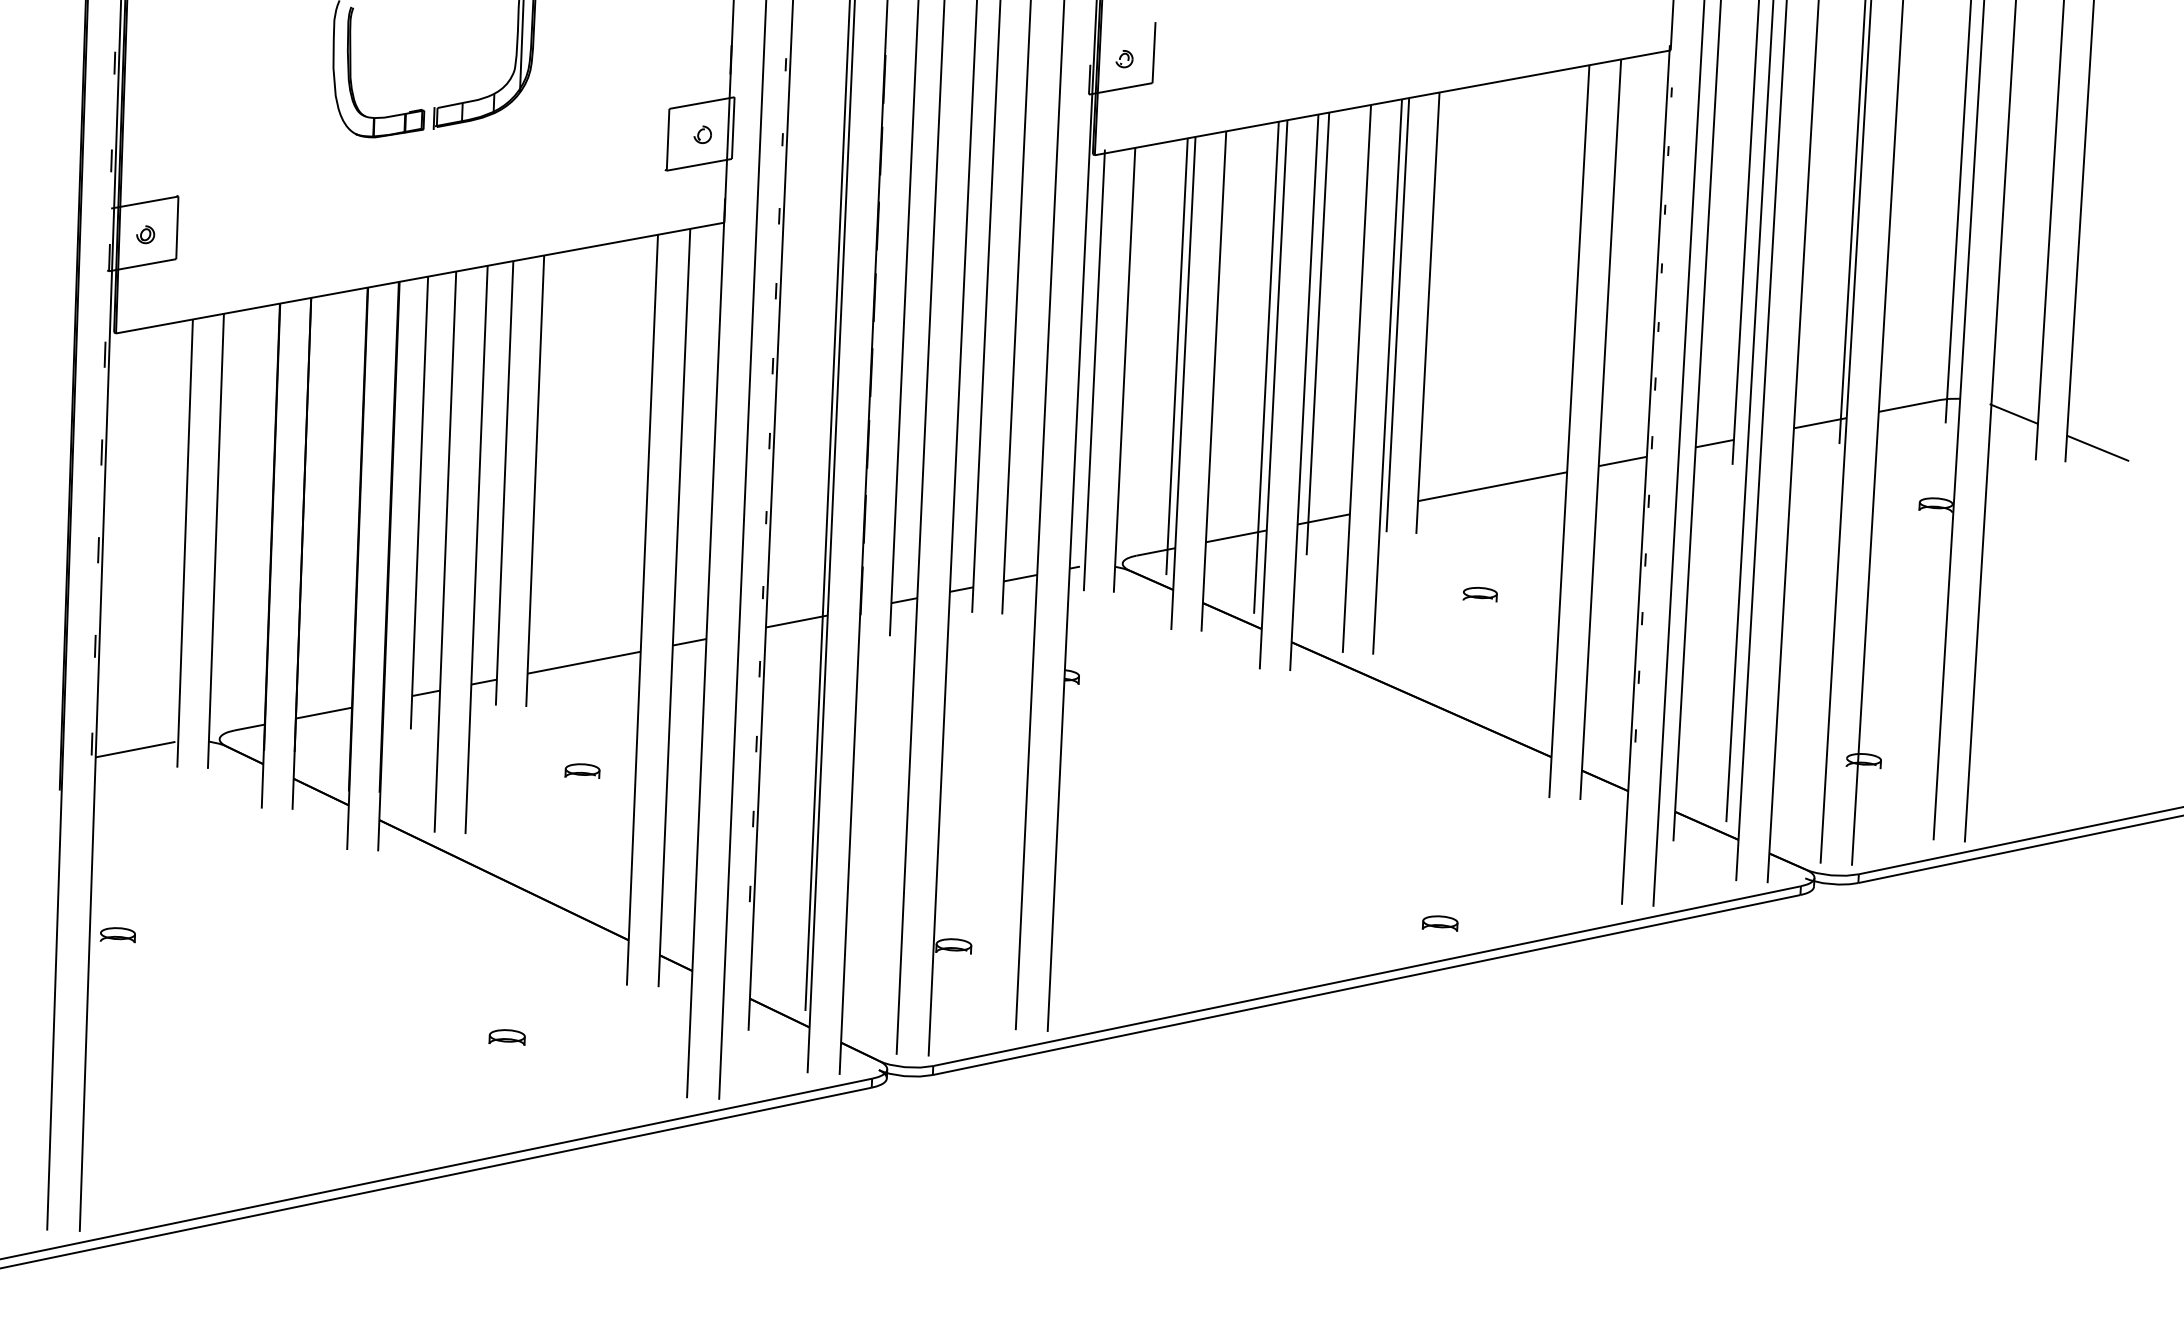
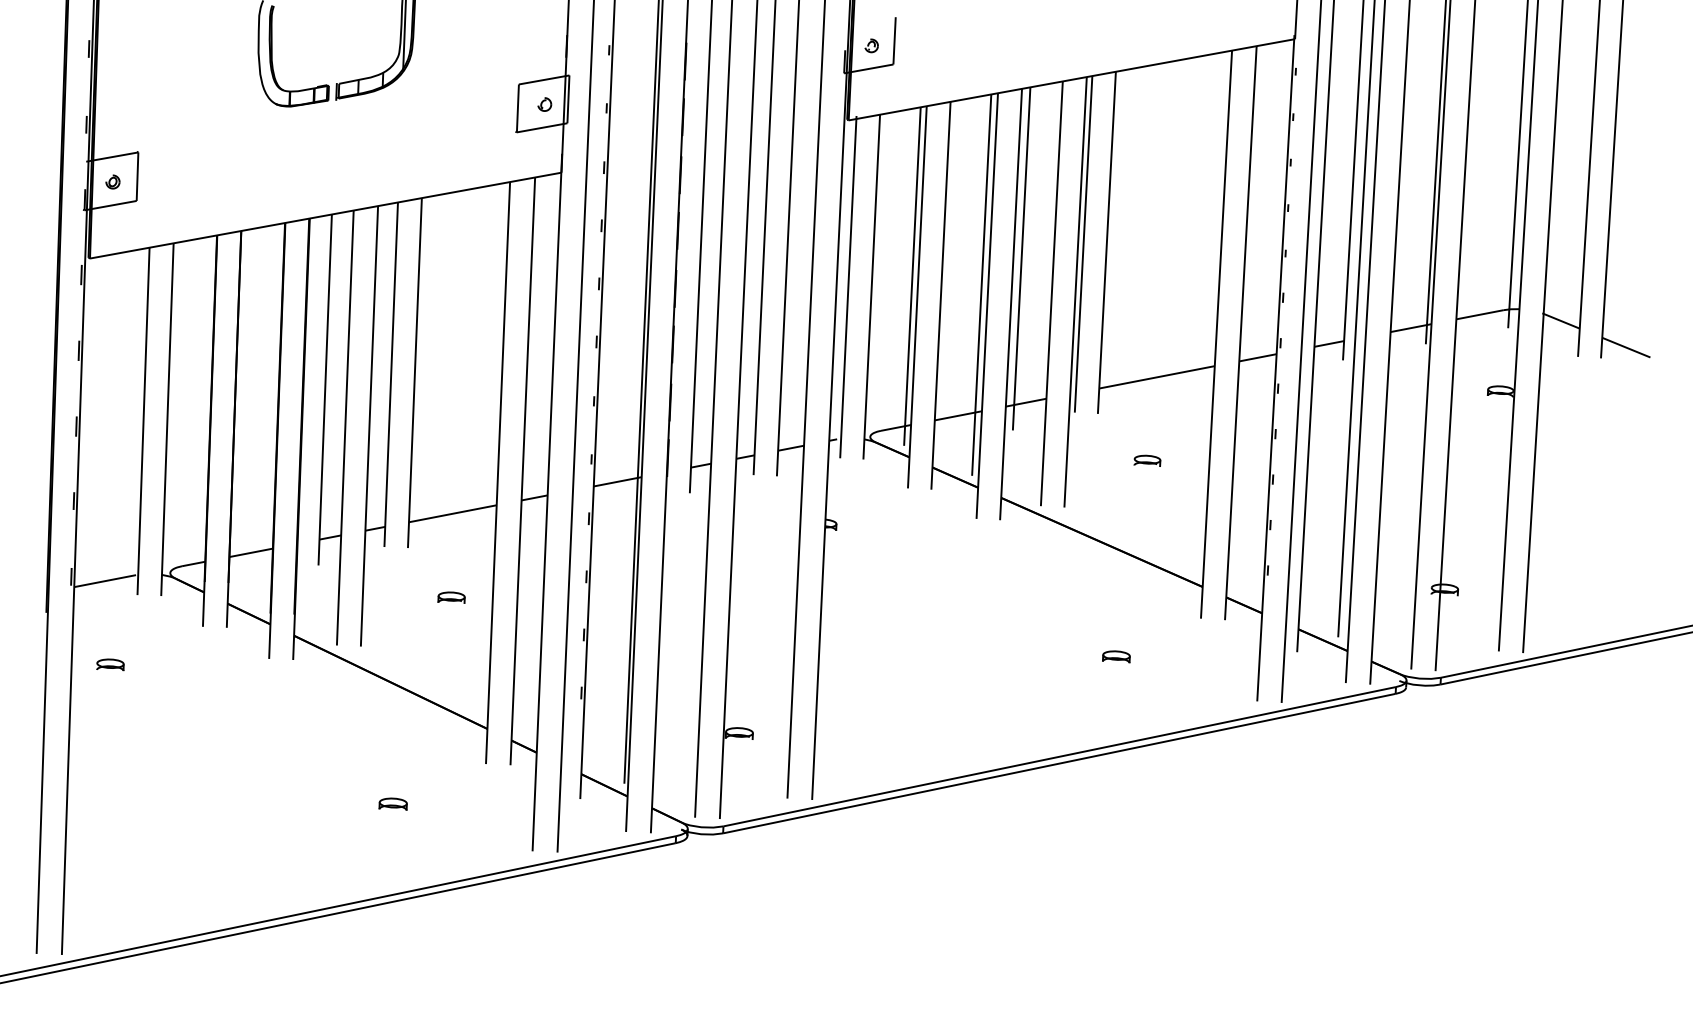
part: (1440, 922) -> (1116, 656), moved
part: (117, 934) -> (110, 664), moved

